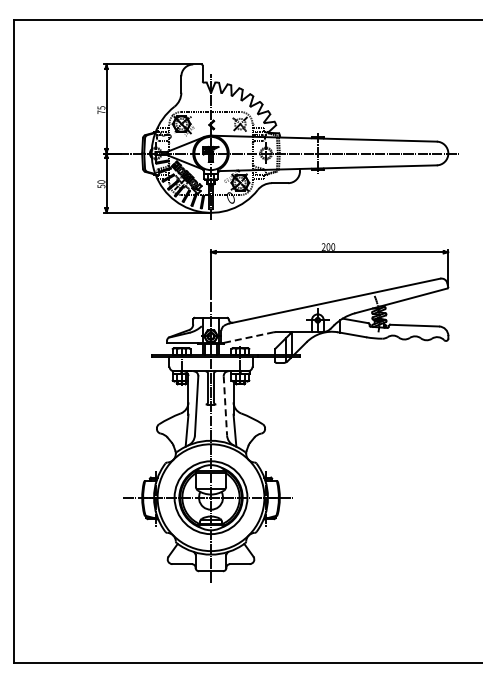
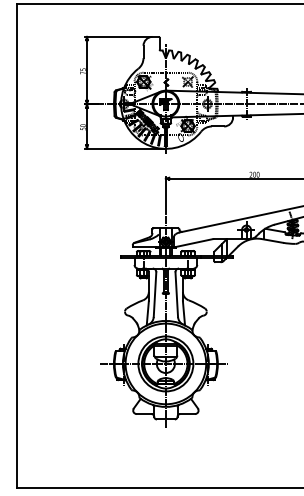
line: (249, 337) -> (194, 242), dashed -> solid
line: (225, 405) -> (176, 294), dashed -> solid

